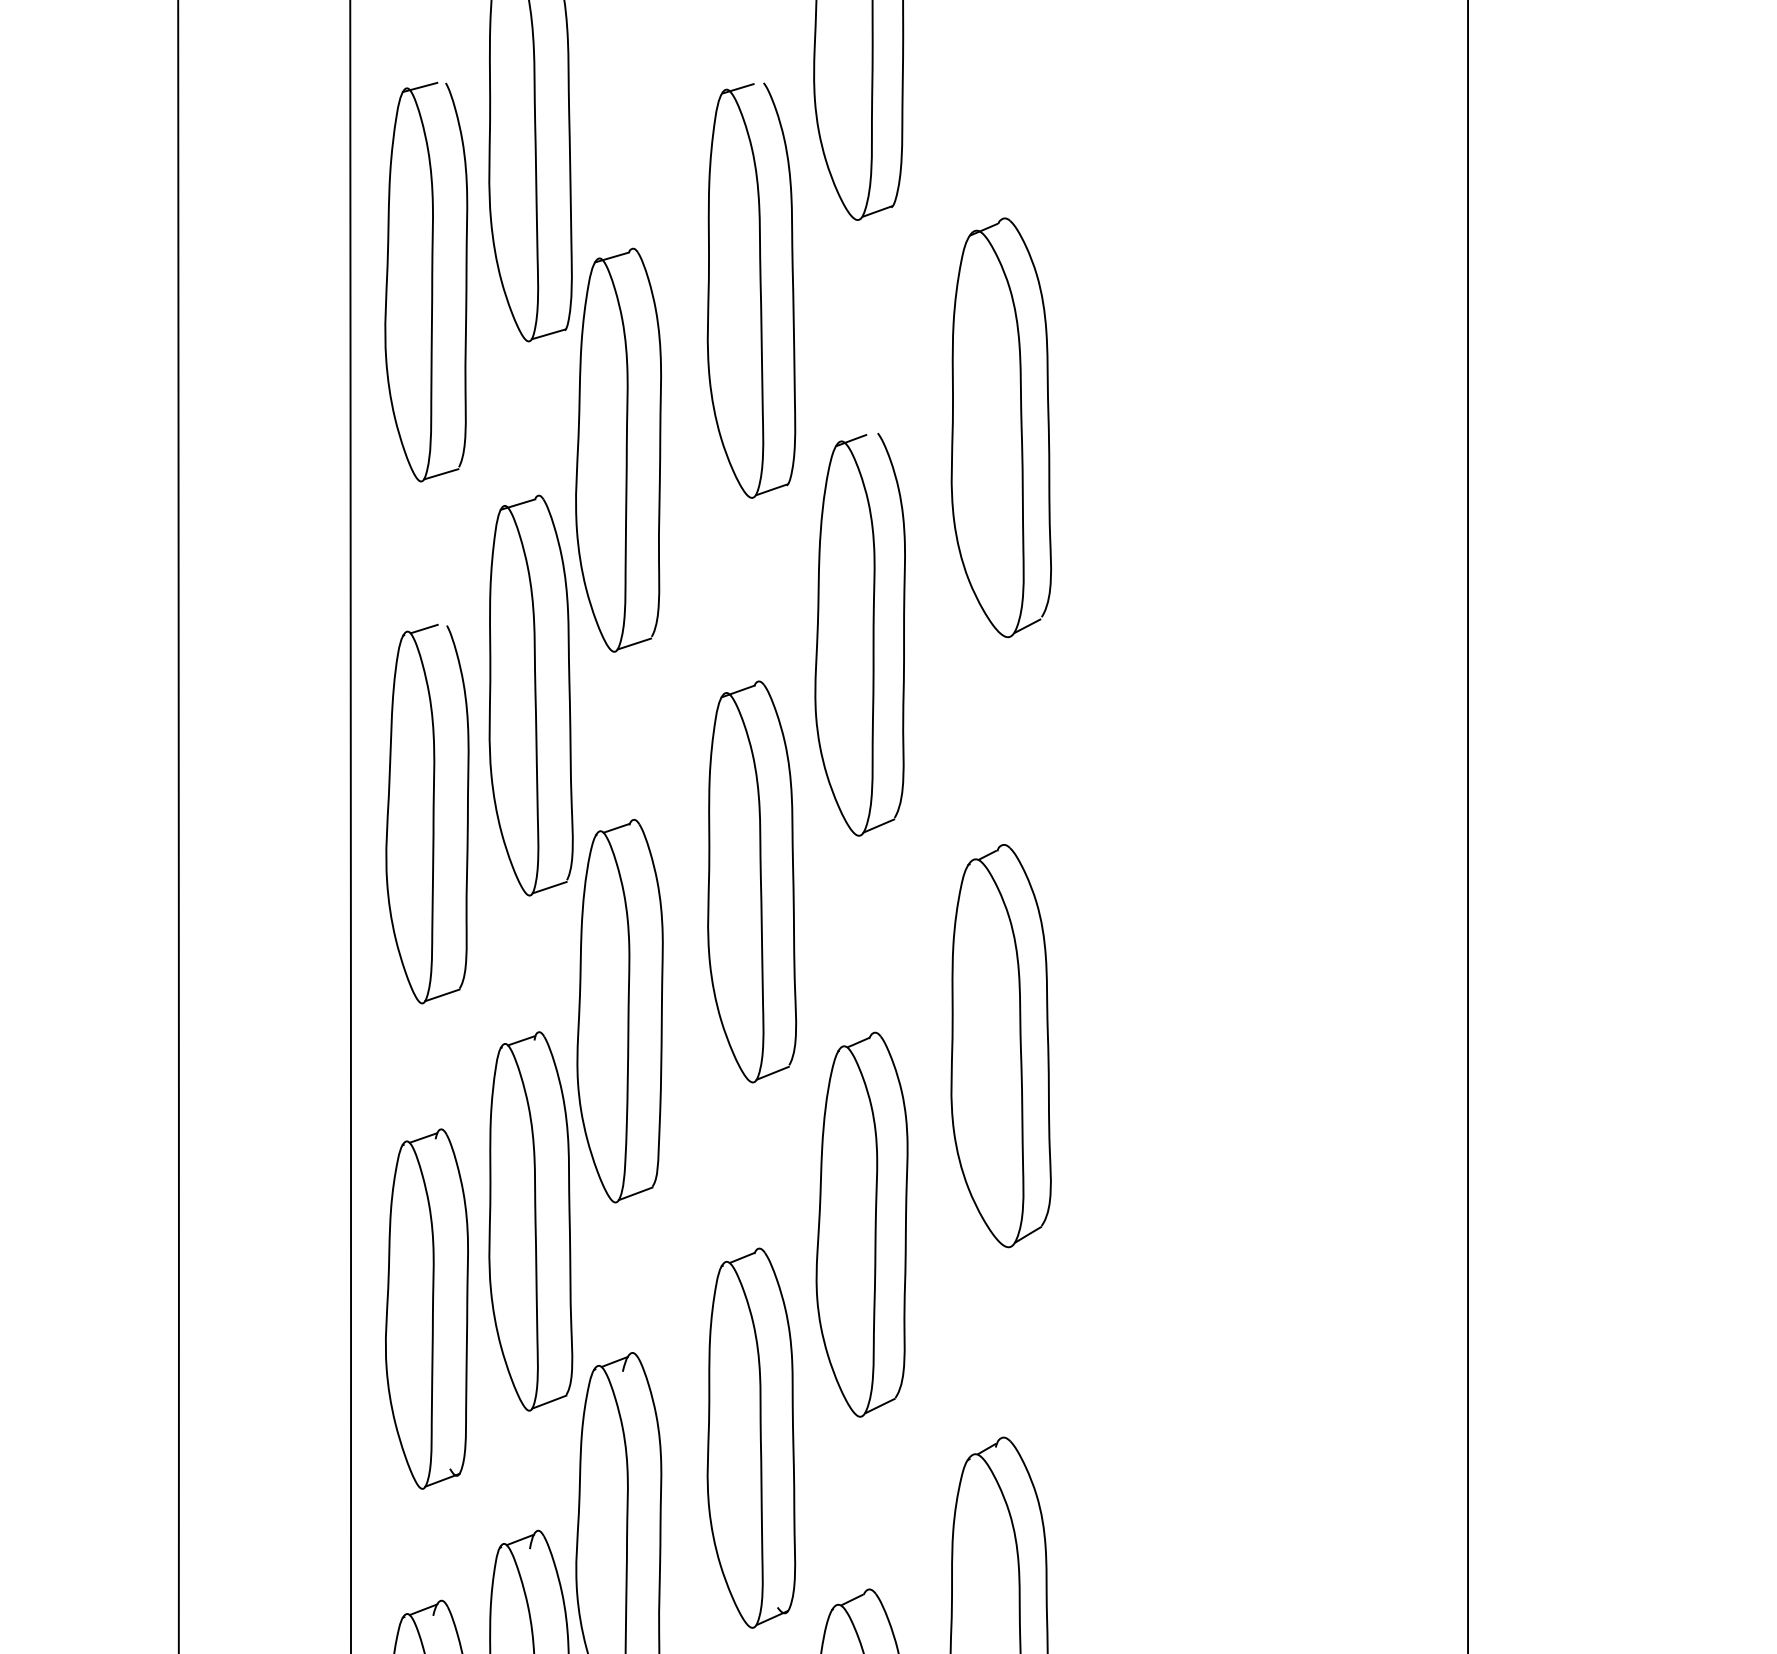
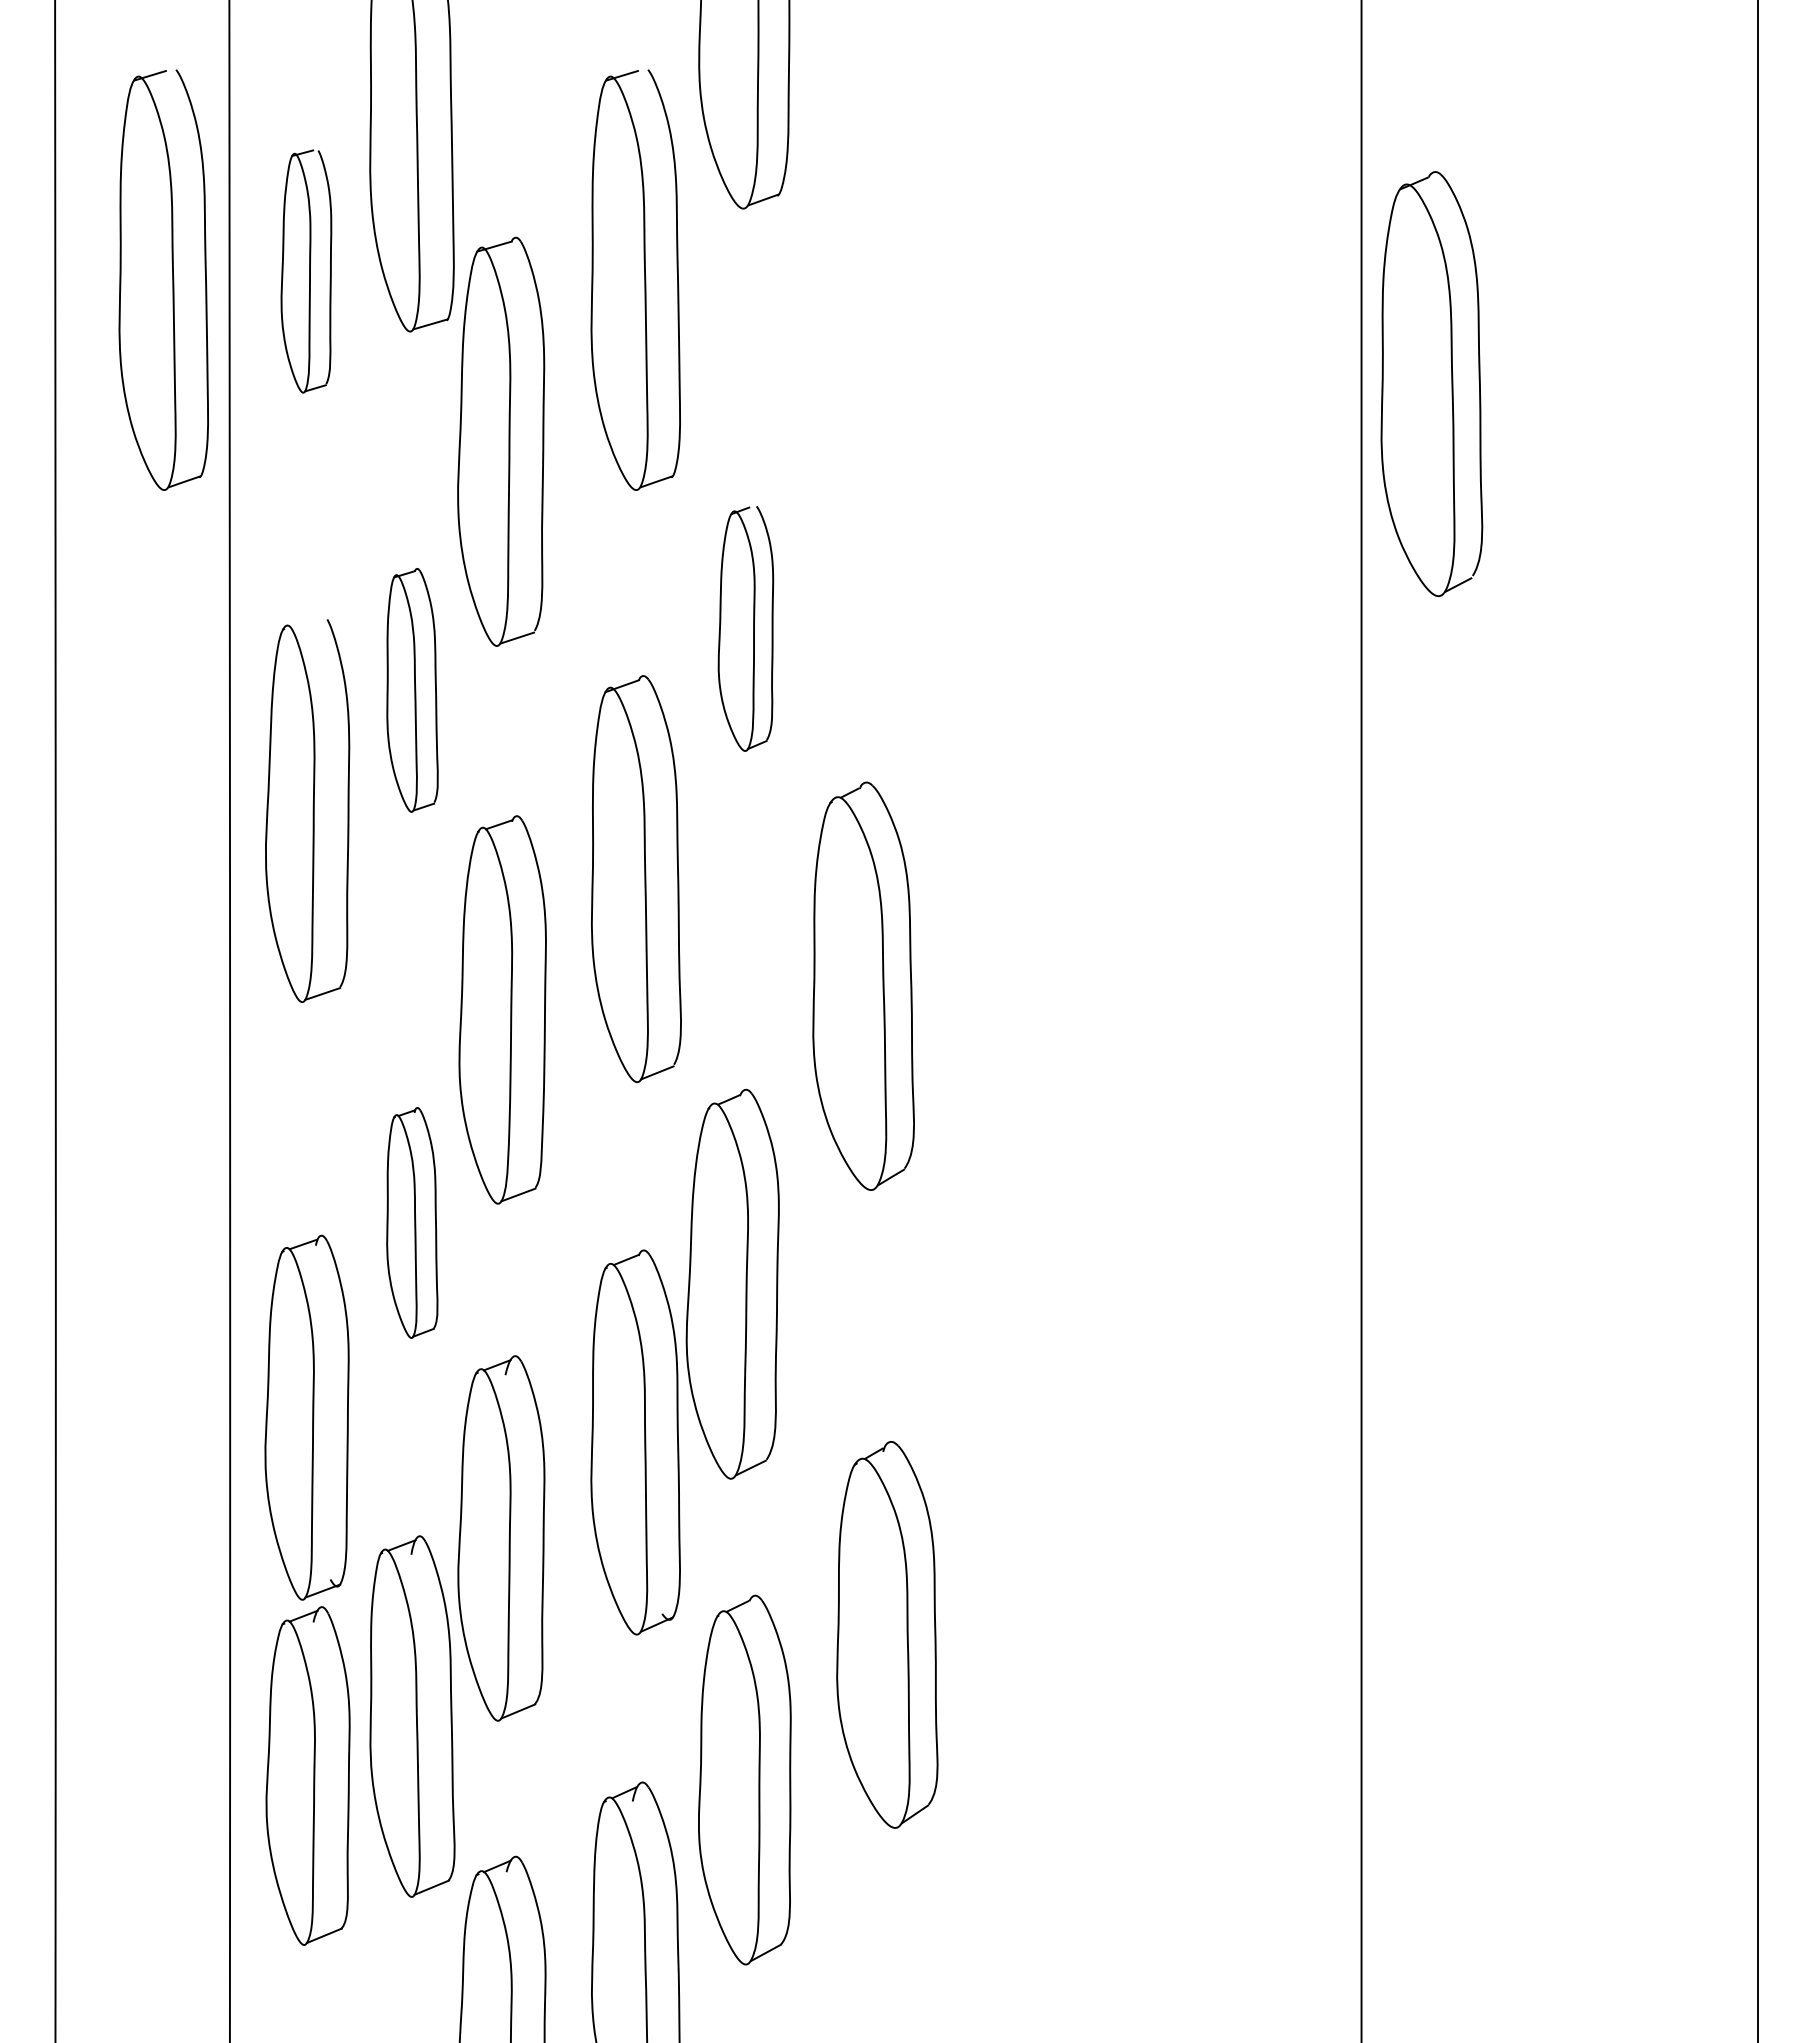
part: (426, 282) -> (306, 271), size x0.6
part: (285, 289) -> (163, 279), added
part: (1001, 427) -> (1431, 383), moved
line: (423, 628) -> (303, 622), removed
part: (859, 634) -> (745, 628), size x0.6
part: (531, 695) -> (412, 690), size x0.6
part: (1001, 1045) -> (863, 985), moved
part: (531, 1221) -> (412, 1222), size x0.6
part: (861, 1223) -> (732, 1283), moved
part: (426, 1308) -> (306, 1417), moved

